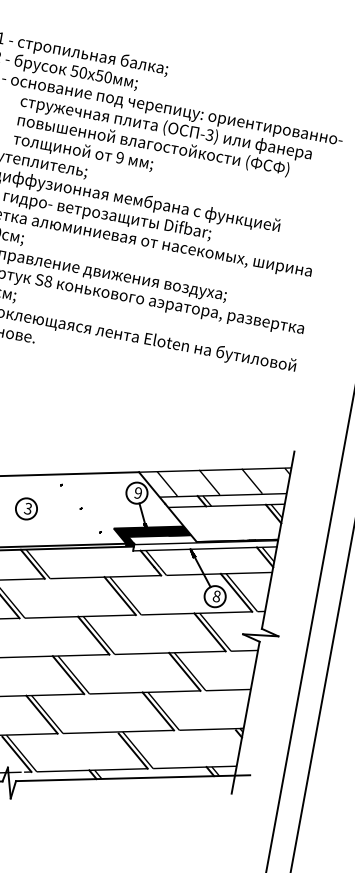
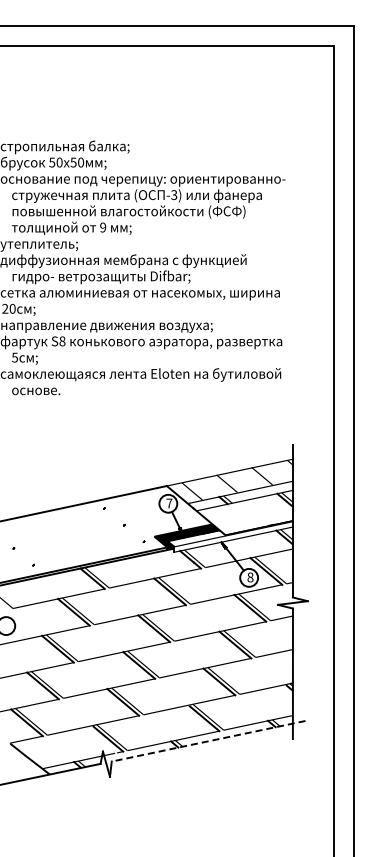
text: (138, 493) -> (169, 503), 9 -> 7
part: (26, 508) -> (78, 533), removed
line: (132, 778) -> (208, 741), solid -> dashed

